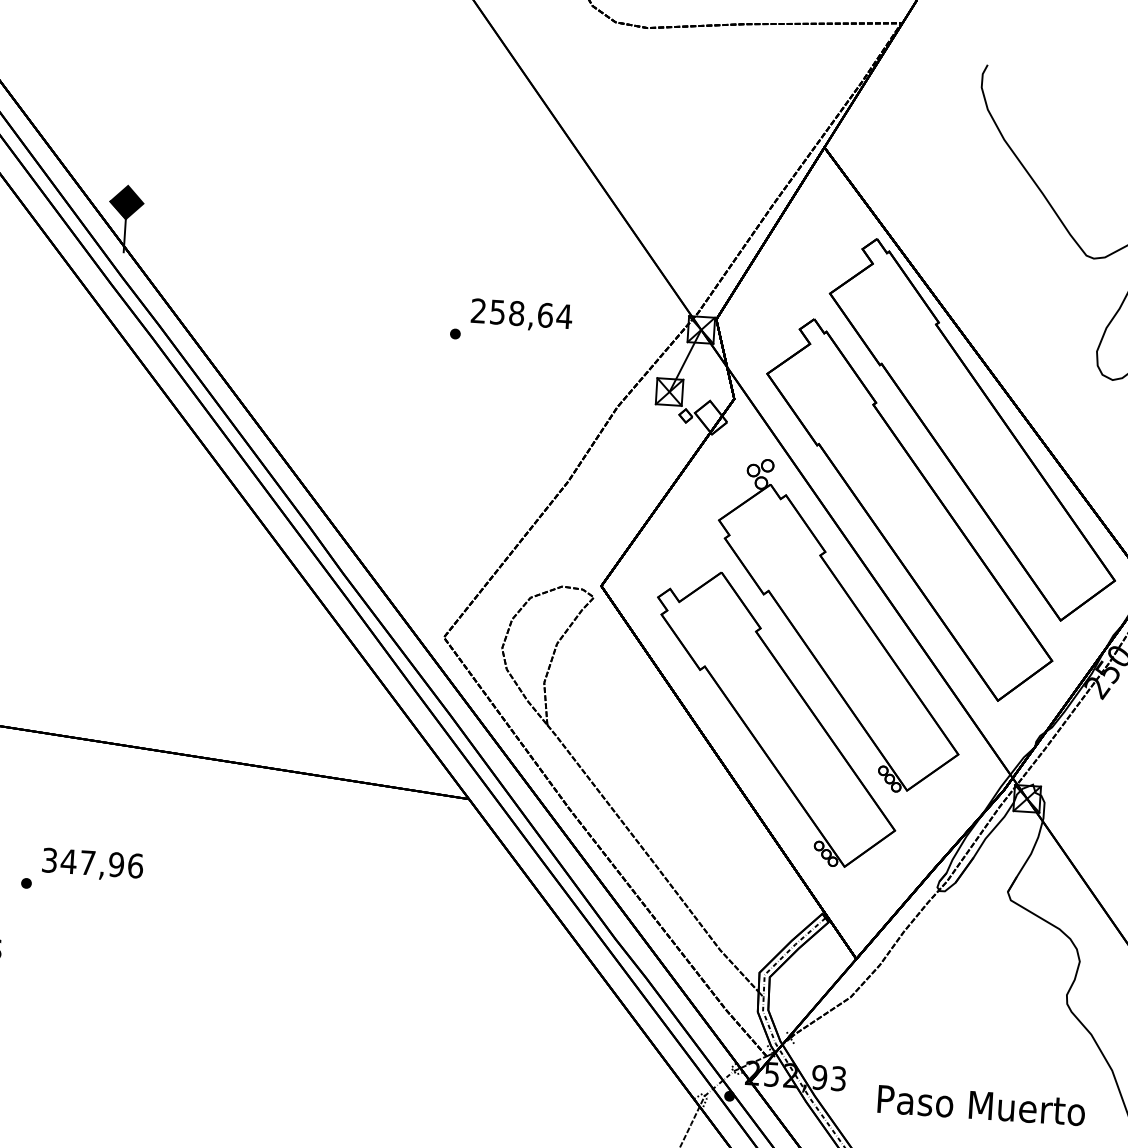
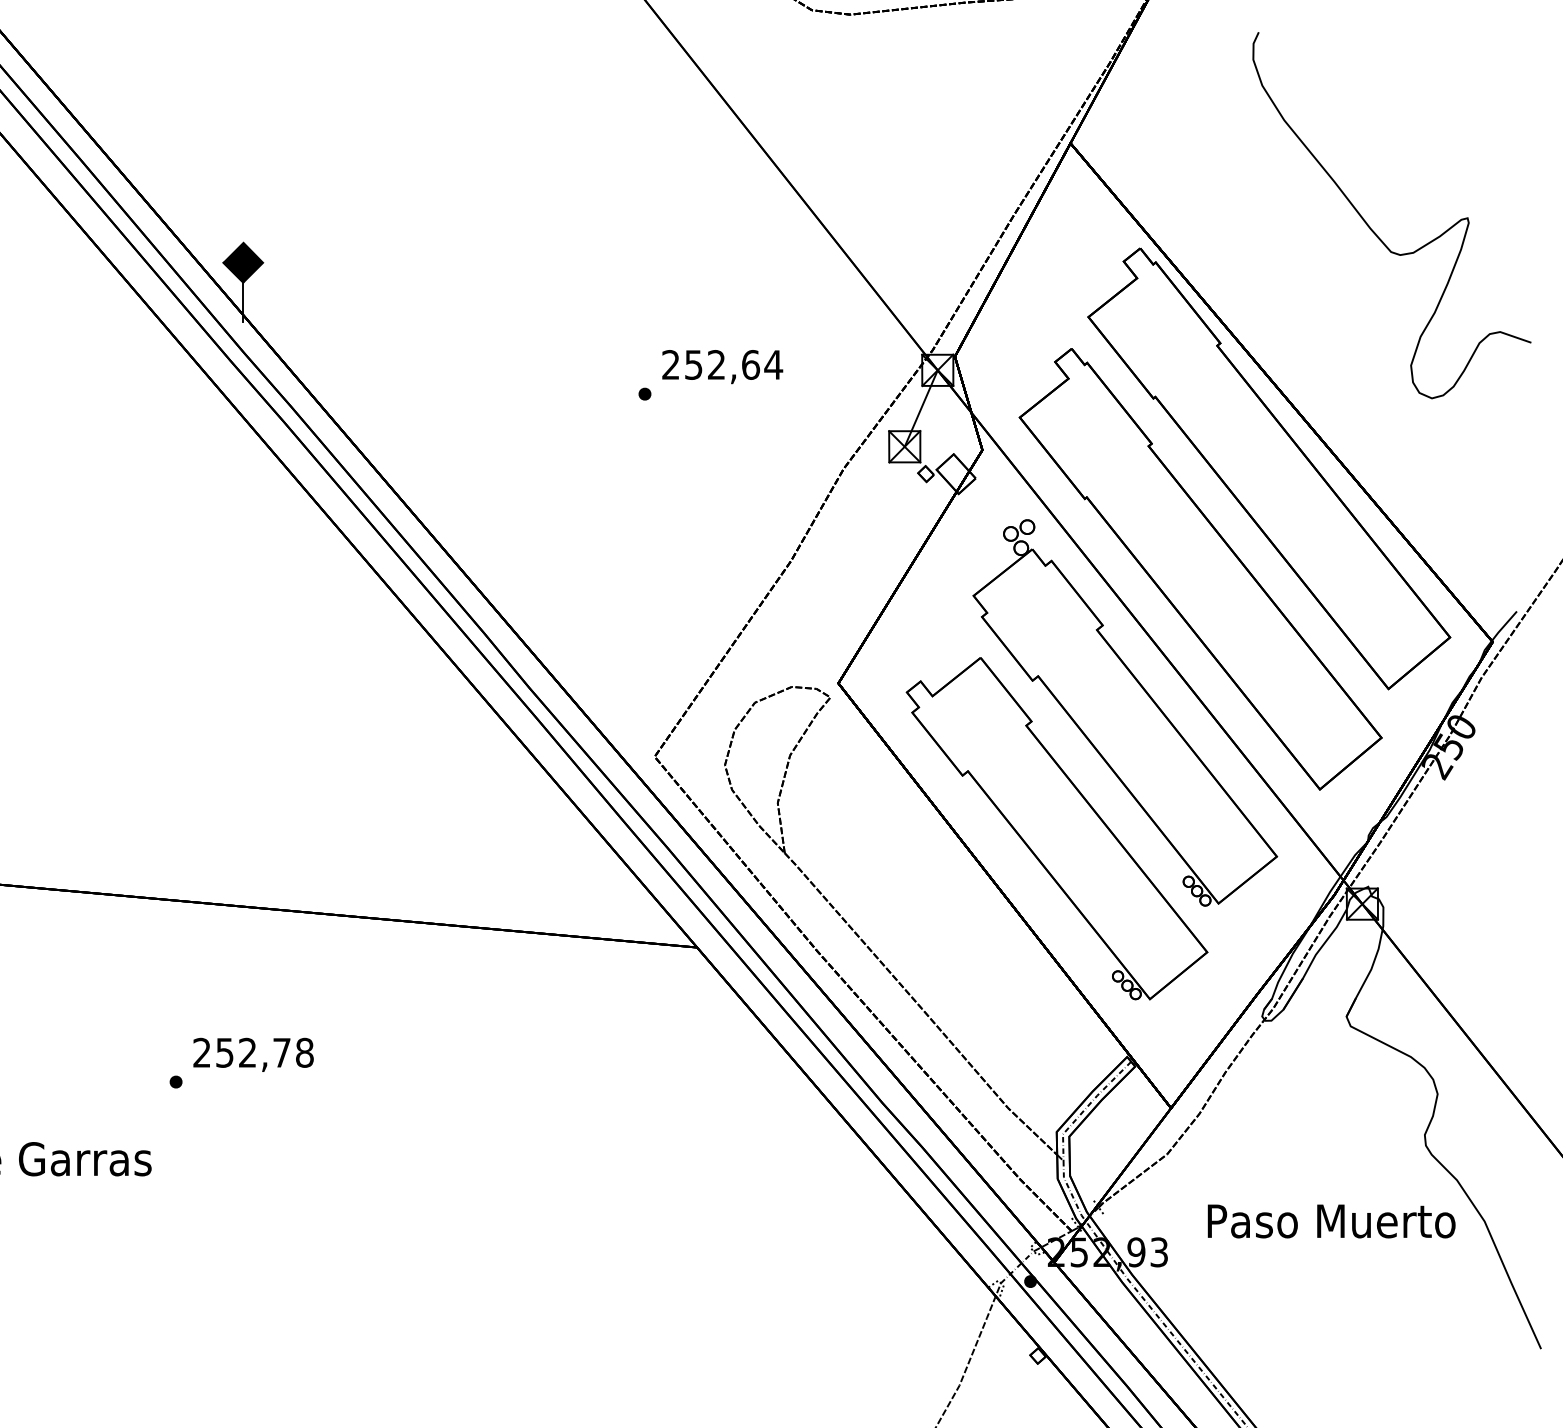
text: (516, 313) -> (716, 364), 258,64 -> 252,64
text: (92, 862) -> (253, 1052), 347,96 -> 252,78
text: (981, 1105) -> (1331, 1221), moved

